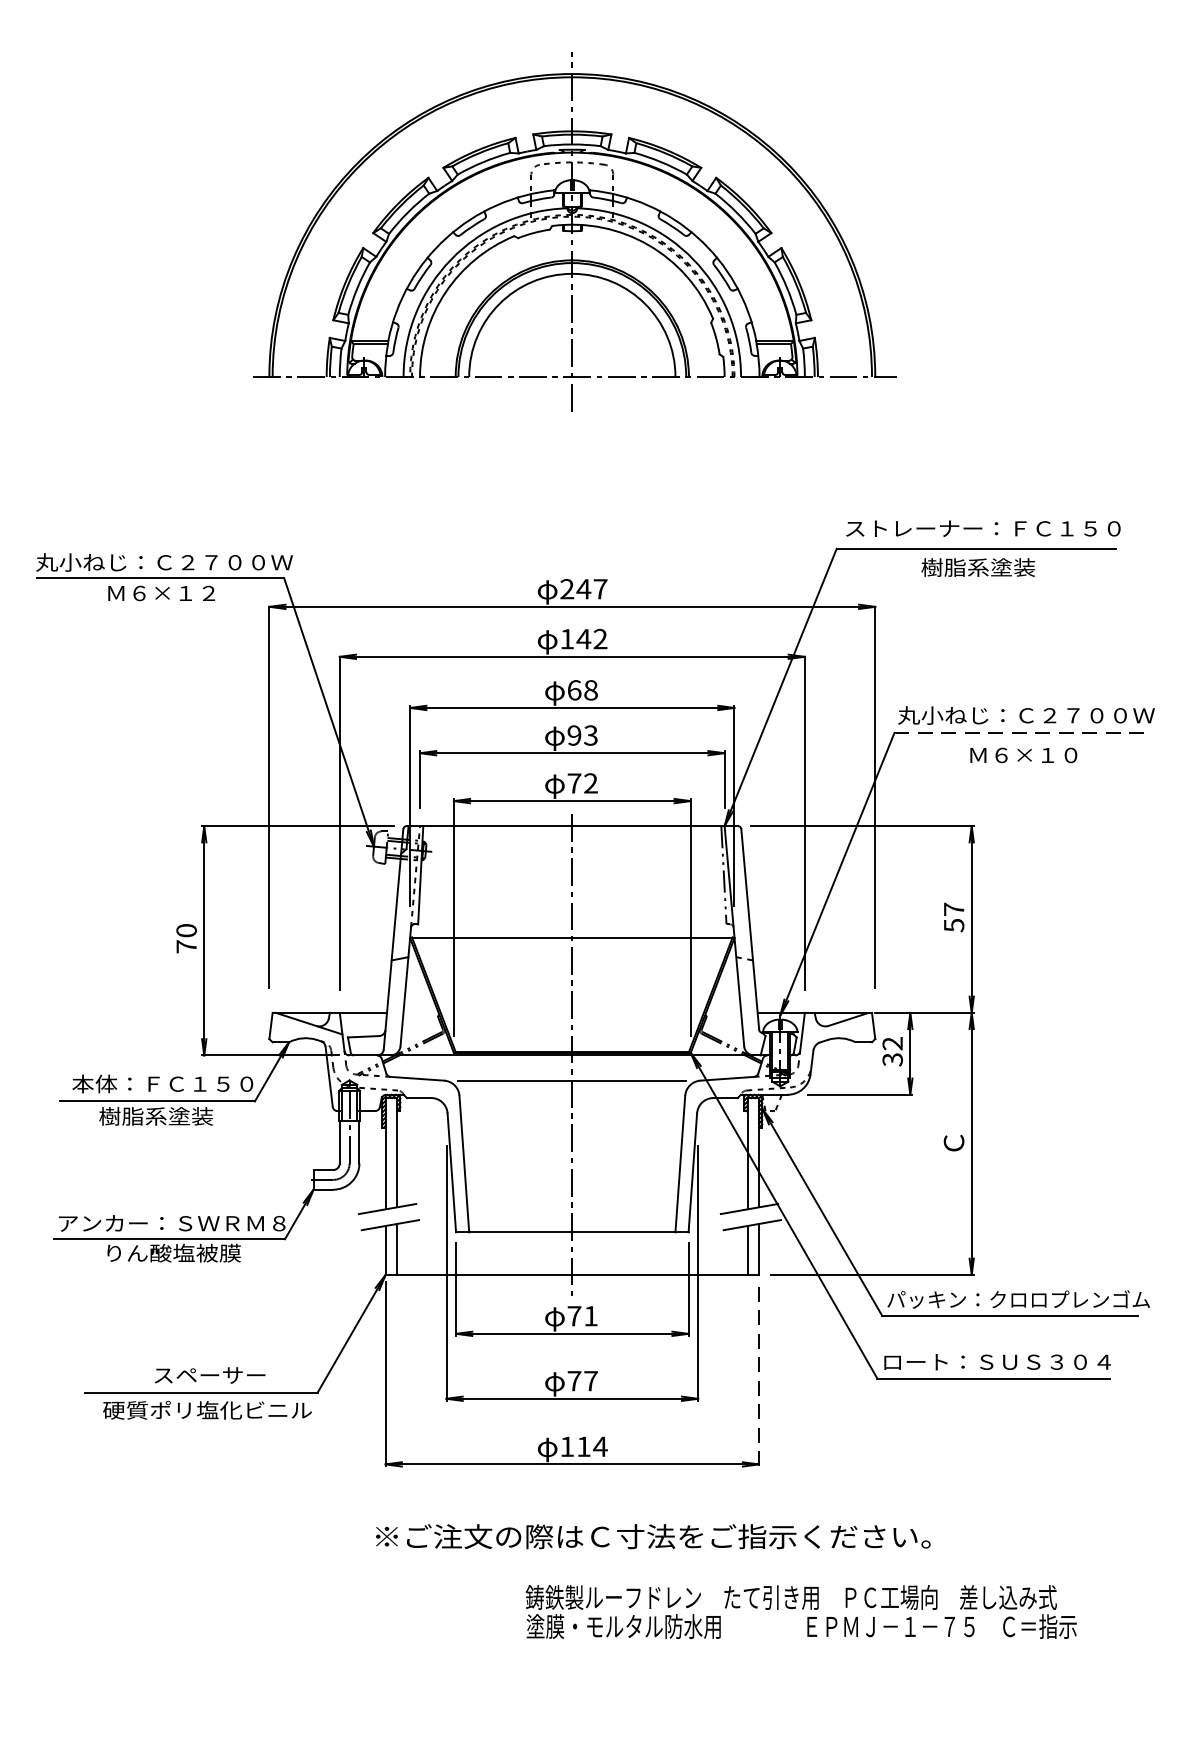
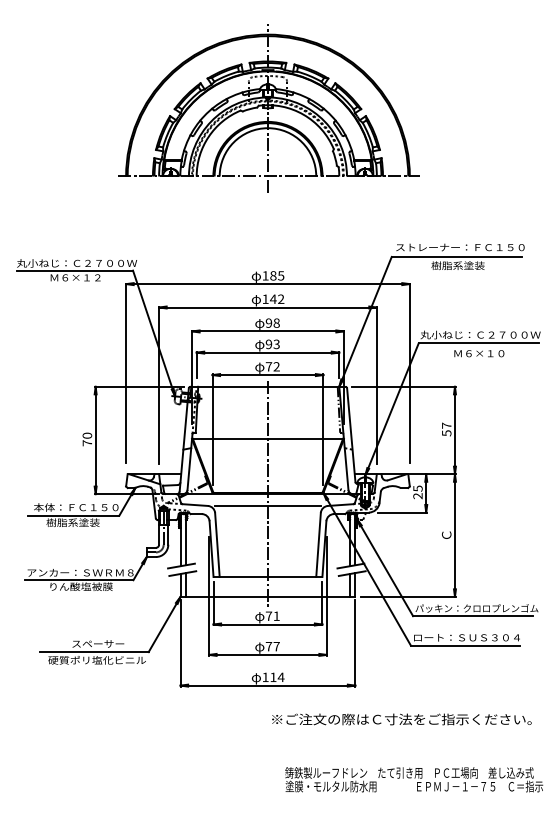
text: (584, 588) -> (273, 275), 247 -> 185
text: (573, 688) -> (268, 322), 68 -> 98
line: (1021, 733) -> (478, 343), dashed -> solid
text: (891, 1051) -> (417, 492), 32 -> 25
line: (759, 1372) -> (355, 642), dashed -> solid
text: (652, 1536) -> (401, 719), moved
text: (801, 1611) -> (414, 779), moved

